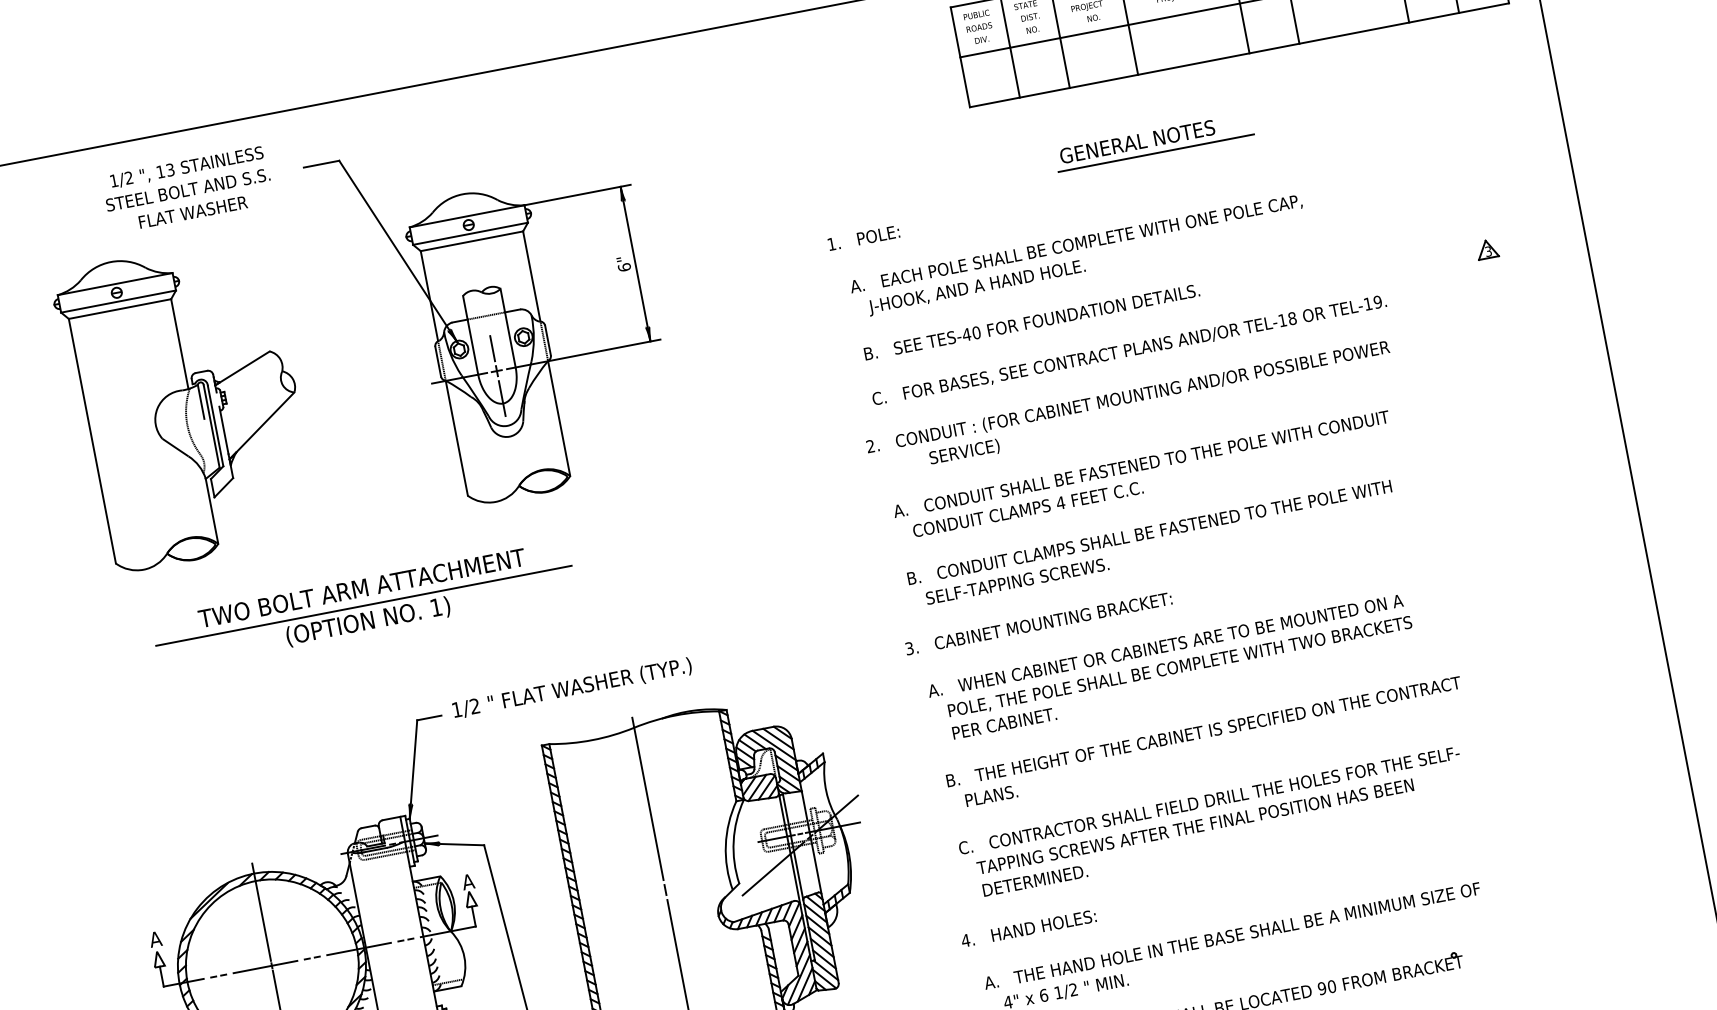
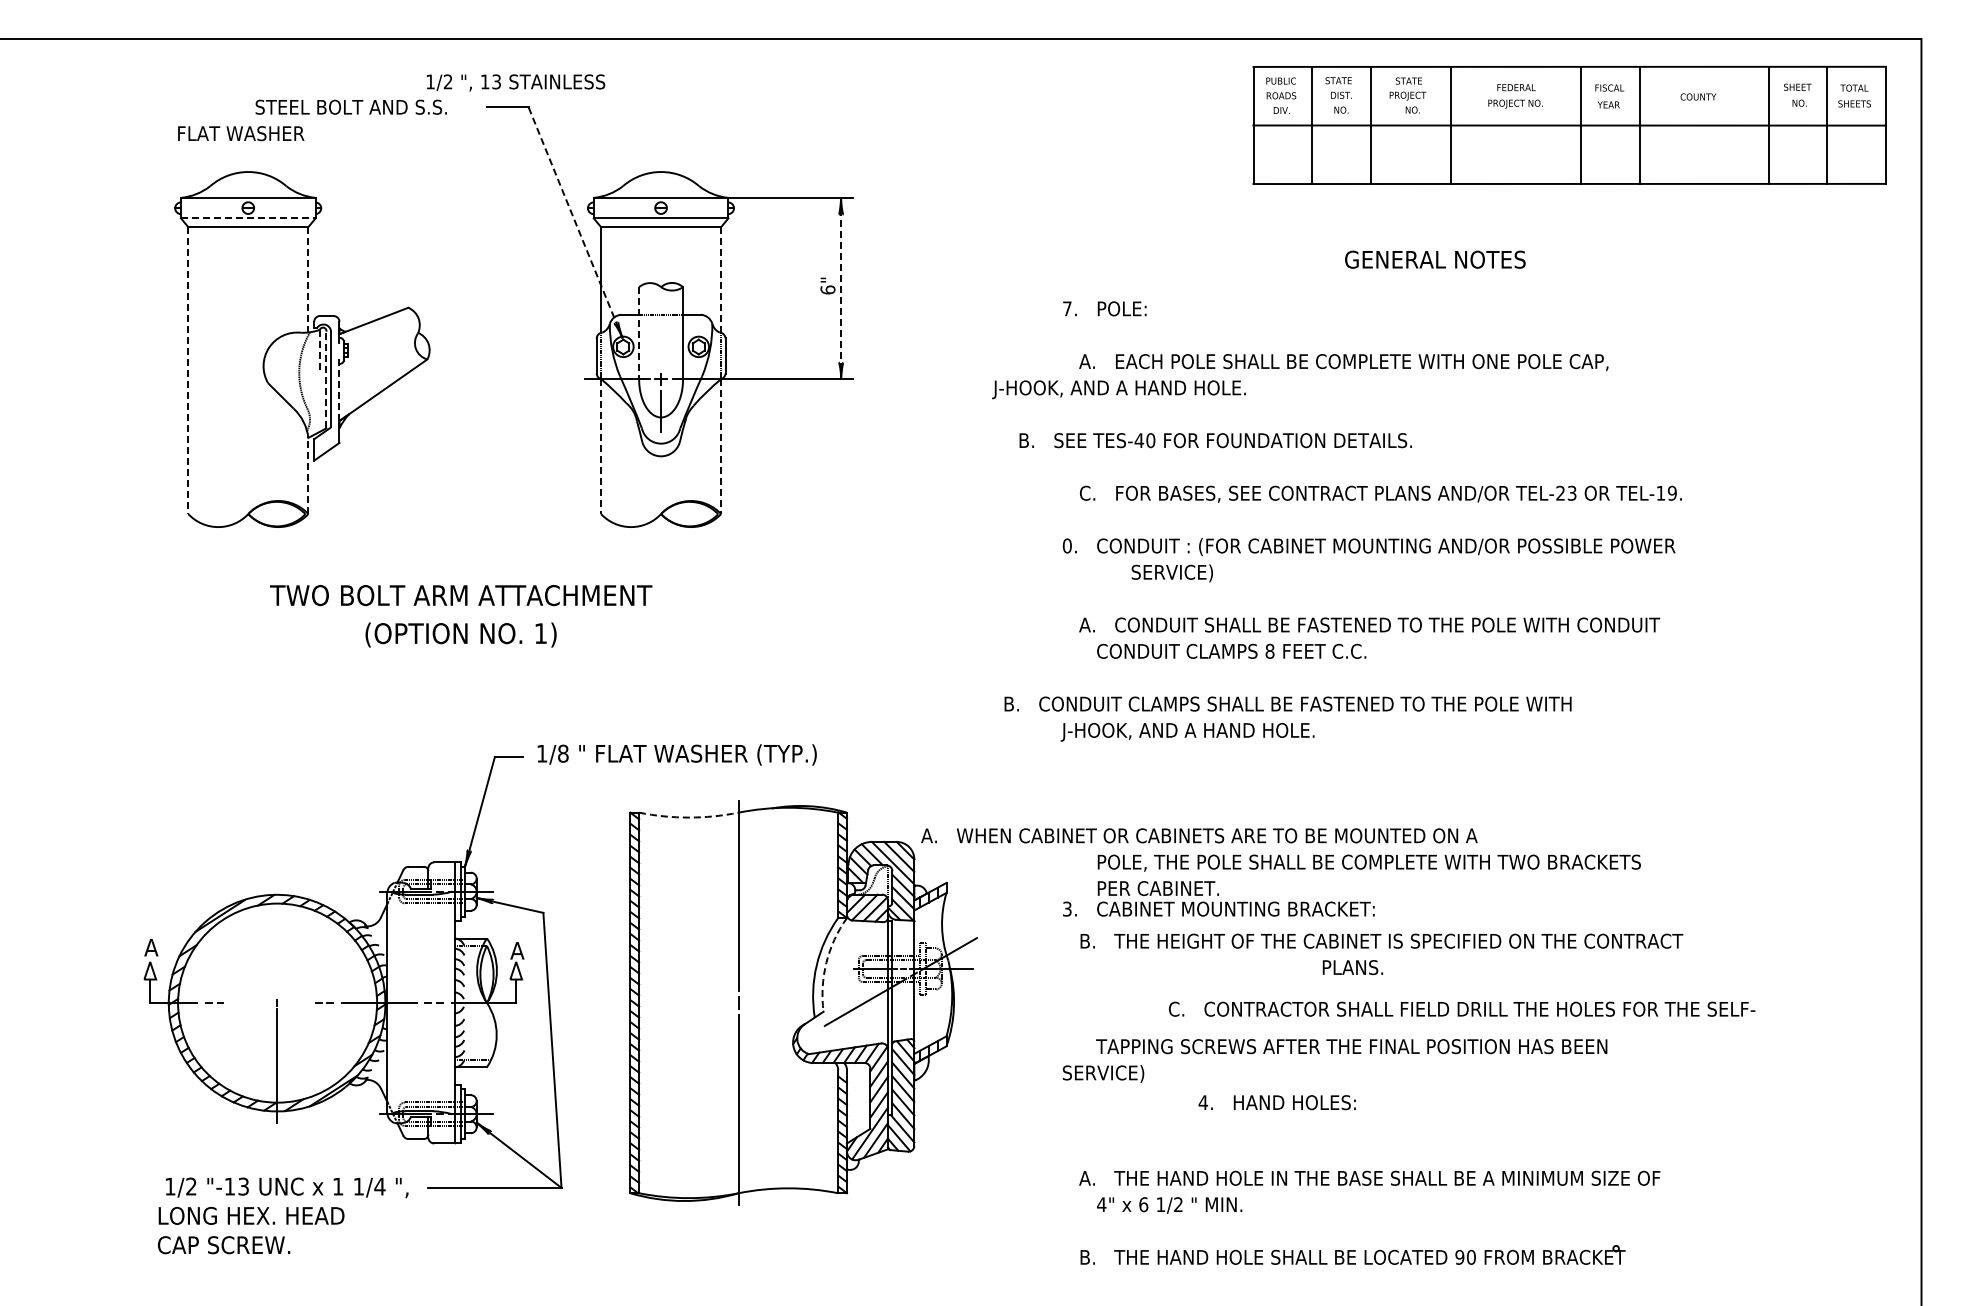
line: (1155, 153) -> (1453, 276), removed
text: (186, 167) -> (515, 82), moved
text: (193, 212) -> (241, 133), moved
text: (831, 243) -> (1067, 308), 1. -> 7.
part: (1487, 249) -> (1807, 457), removed
line: (398, 251) -> (575, 222), solid -> dashed
line: (635, 263) -> (841, 288), solid -> dashed
line: (532, 276) -> (721, 279), solid -> dashed
text: (976, 287) -> (1118, 389), moved
line: (118, 301) -> (248, 218), solid -> dashed
text: (1287, 318) -> (1566, 492), TEL-18 -> TEL-23
text: (1031, 322) -> (1215, 440), moved
line: (470, 335) -> (639, 333), solid -> dashed
line: (179, 343) -> (308, 279), solid -> dashed
line: (492, 348) -> (661, 352), removed
line: (200, 401) -> (319, 349), solid -> dashed
line: (559, 419) -> (721, 447), solid -> dashed
line: (211, 426) -> (326, 379), solid -> dashed
line: (224, 430) -> (339, 387), solid -> dashed
line: (457, 438) -> (601, 447), solid -> dashed
line: (92, 441) -> (188, 371), solid -> dashed
text: (869, 446) -> (1066, 545), 2. -> 0.
text: (1060, 502) -> (1269, 650), 4 -> 8
line: (212, 510) -> (308, 475), solid -> dashed
text: (1149, 532) -> (1287, 703), moved
text: (1003, 584) -> (1187, 731), SELF-TAPPING SCREWS. -> J-HOOK, AND A HAND HOLE.
line: (363, 605) -> (459, 615), removed
text: (1038, 623) -> (1218, 908), moved
text: (1165, 645) -> (1199, 835), moved
text: (475, 706) -> (563, 753), 1/2 -> 1/8
arc: (592, 740) -> (688, 817), solid -> dashed
text: (991, 795) -> (1352, 967), moved
text: (1209, 799) -> (1462, 1008), moved
arc: (733, 841) -> (826, 962), solid -> dashed
text: (1019, 884) -> (1140, 1073), DETERMINED. -> SERVICE)
line: (262, 912) -> (277, 940), removed
text: (1028, 928) -> (1276, 1102), moved
line: (265, 966) -> (269, 1002), removed

